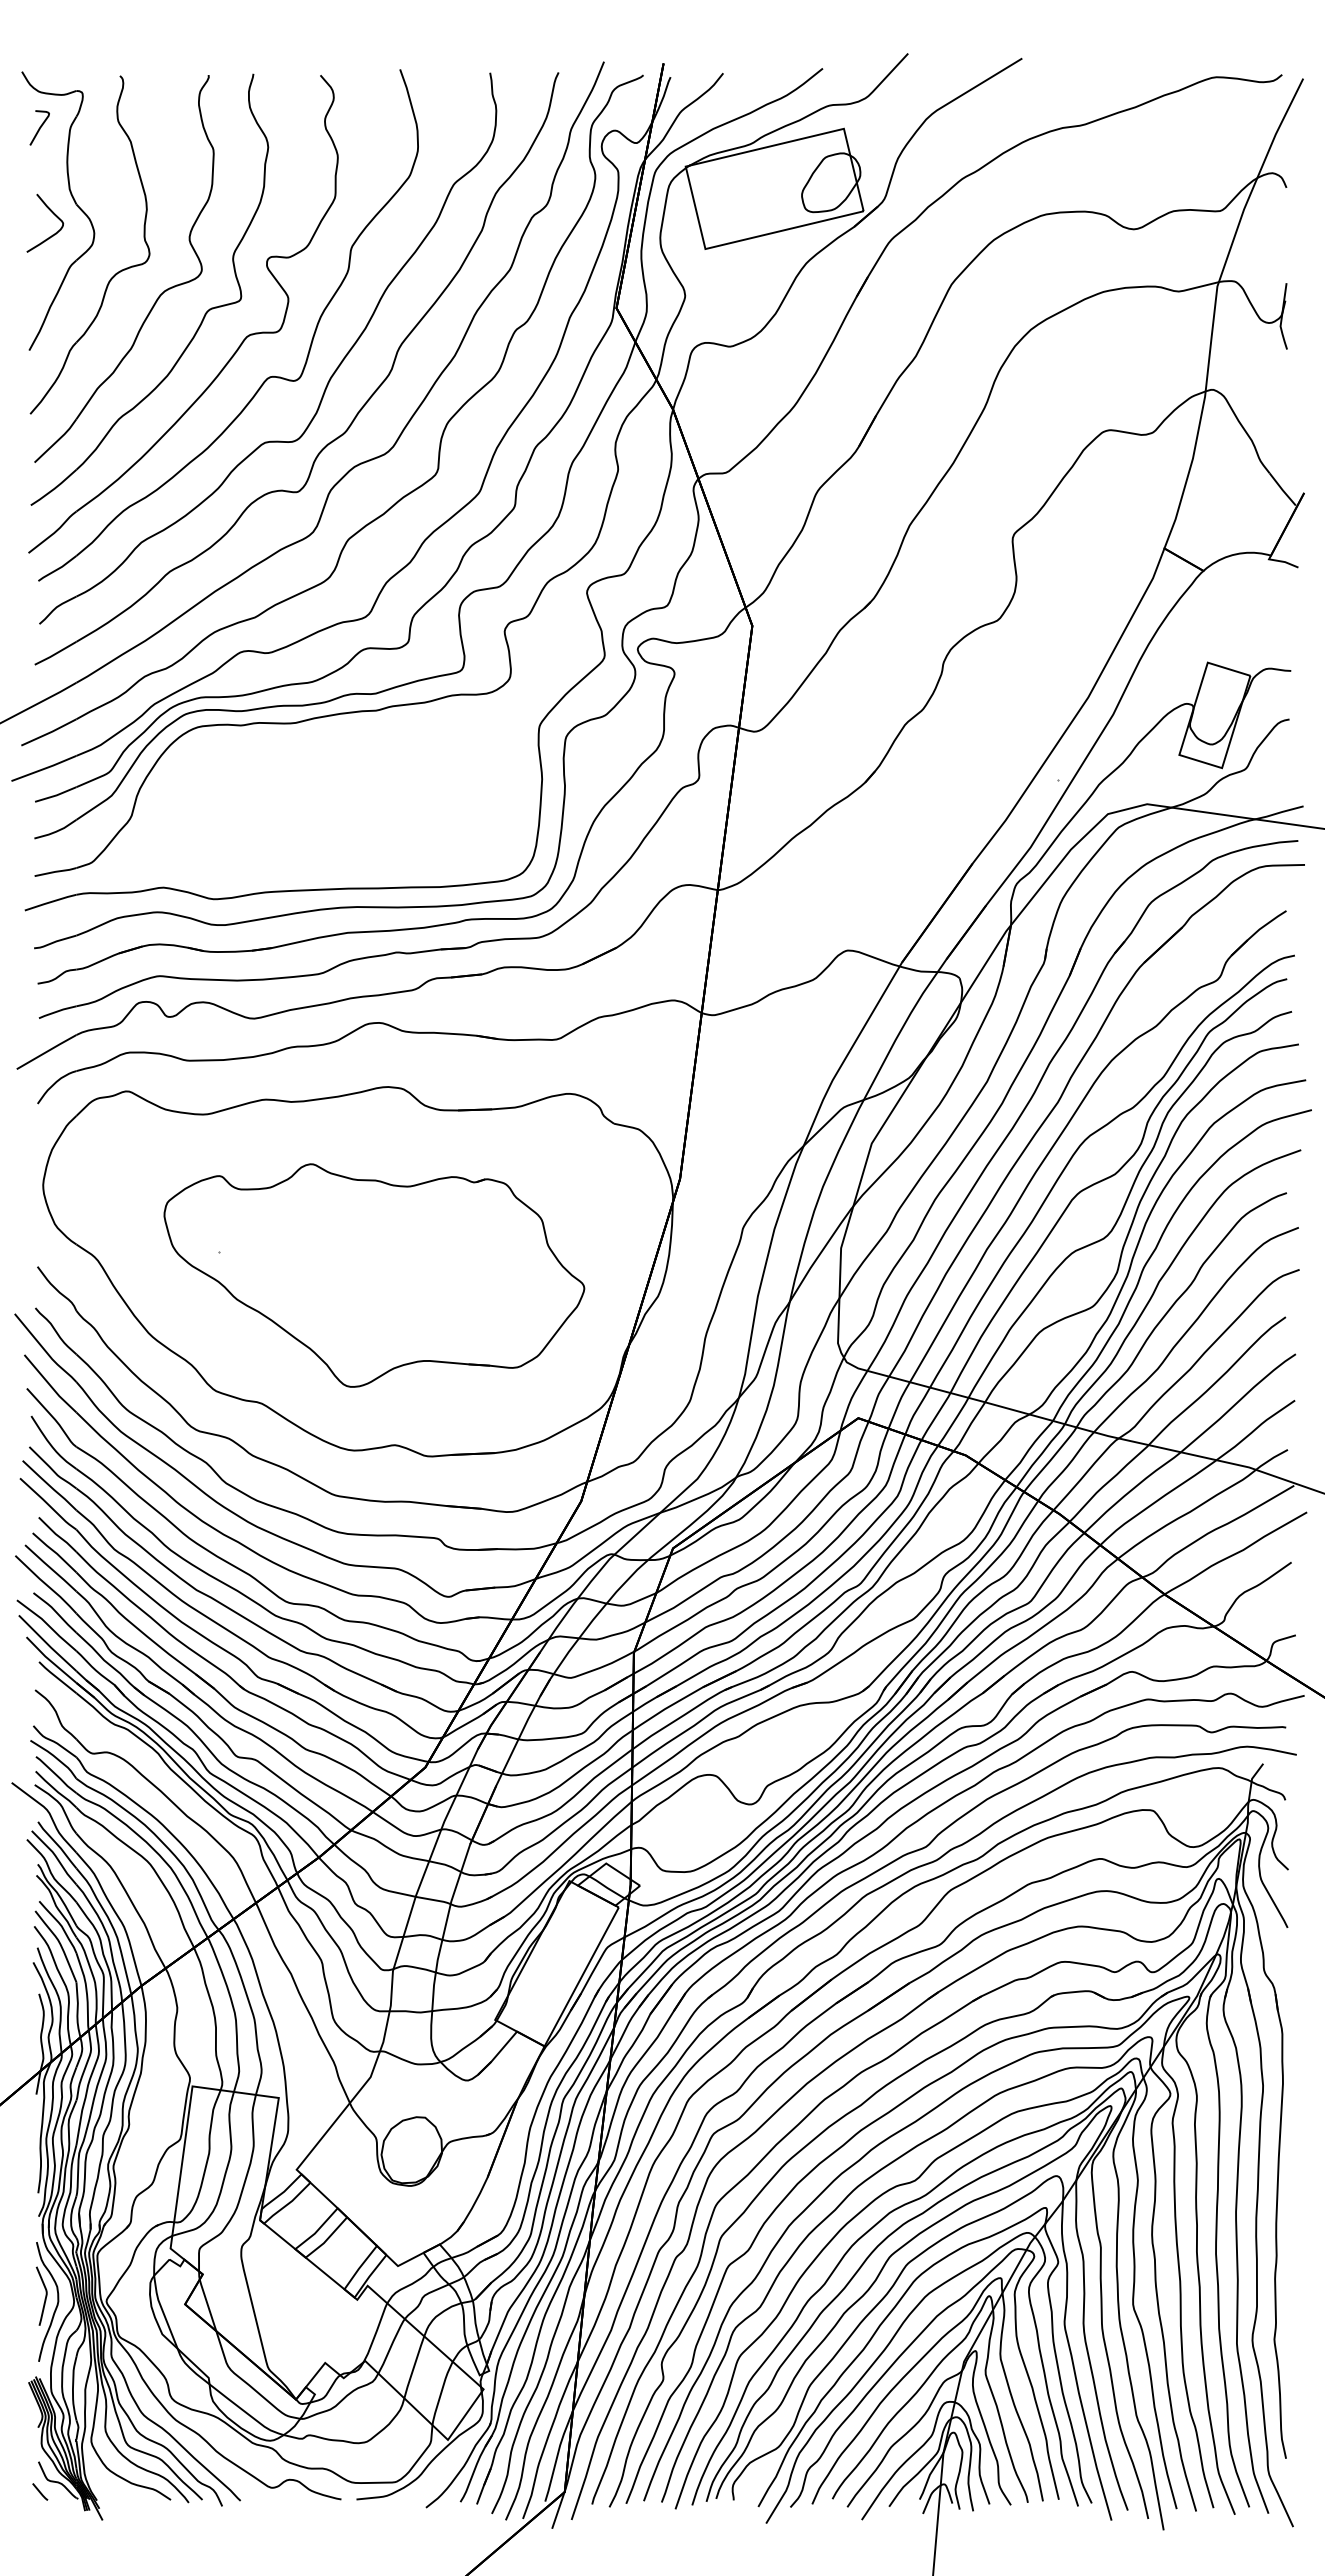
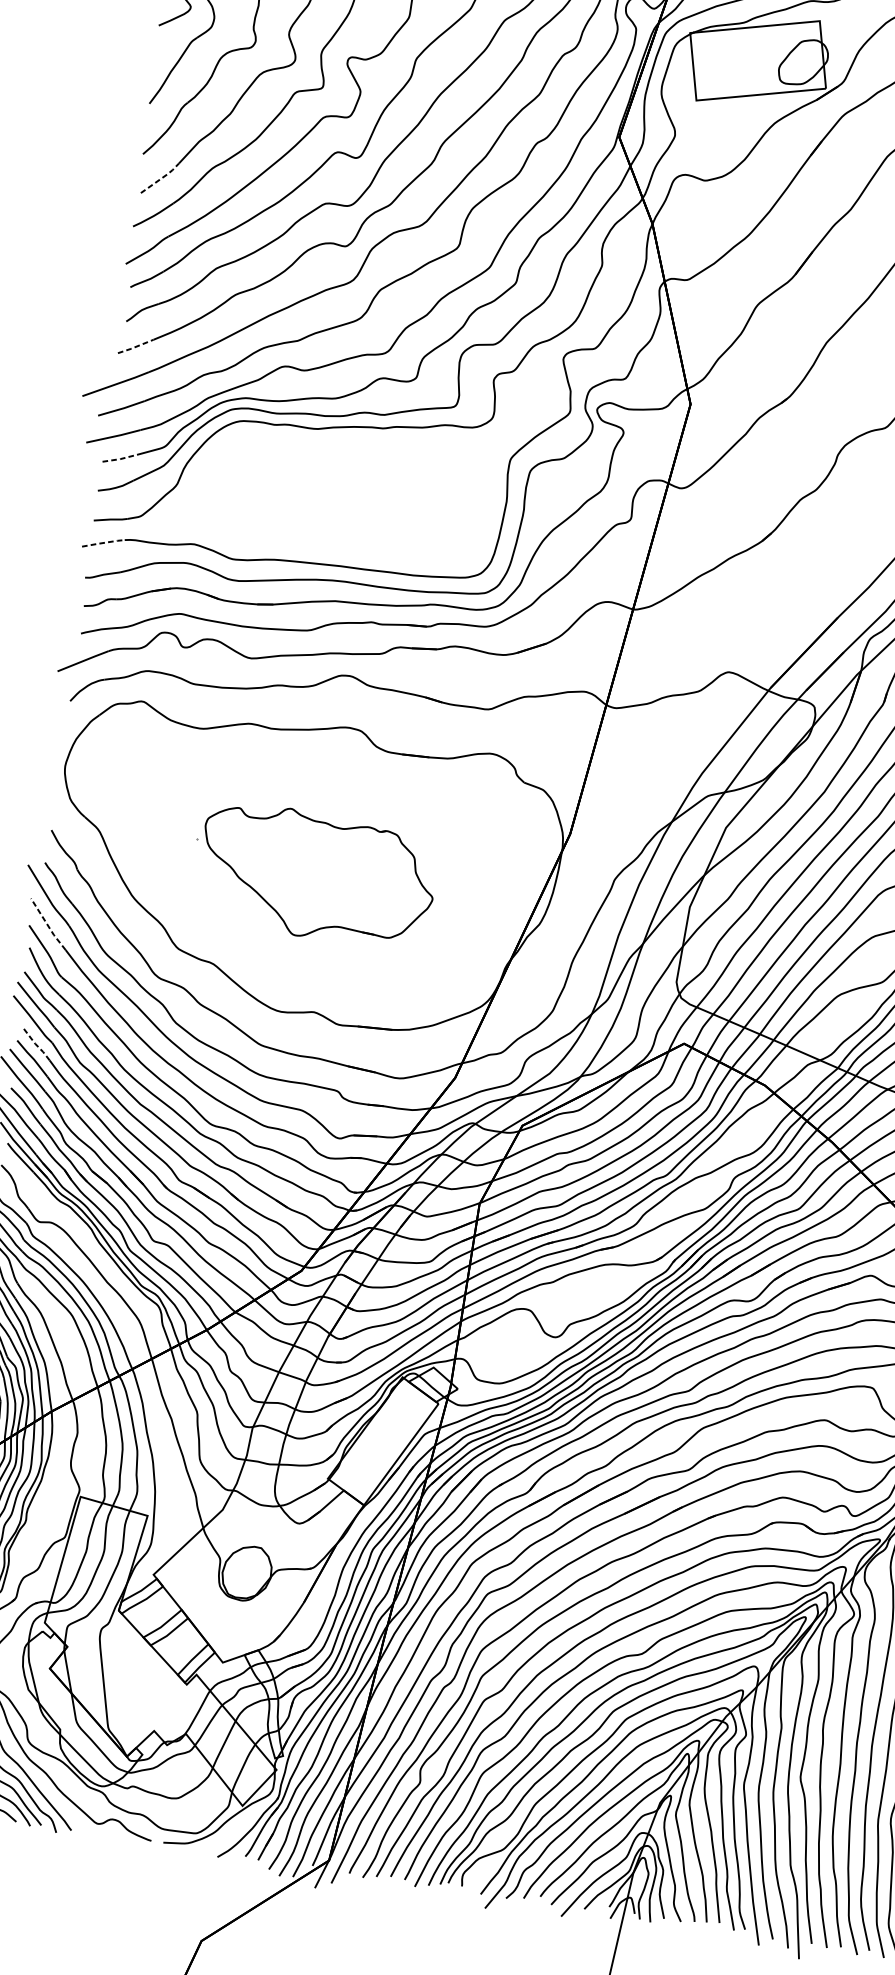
line: (57, 441) -> (161, 178), solid -> dashed
line: (55, 654) -> (135, 347), solid -> dashed
line: (56, 795) -> (120, 459), solid -> dashed
line: (50, 902) -> (103, 543), solid -> dashed
part: (374, 1275) -> (317, 875), size x0.7
line: (49, 1384) -> (47, 924), solid -> dashed
line: (57, 1535) -> (36, 1045), solid -> dashed

